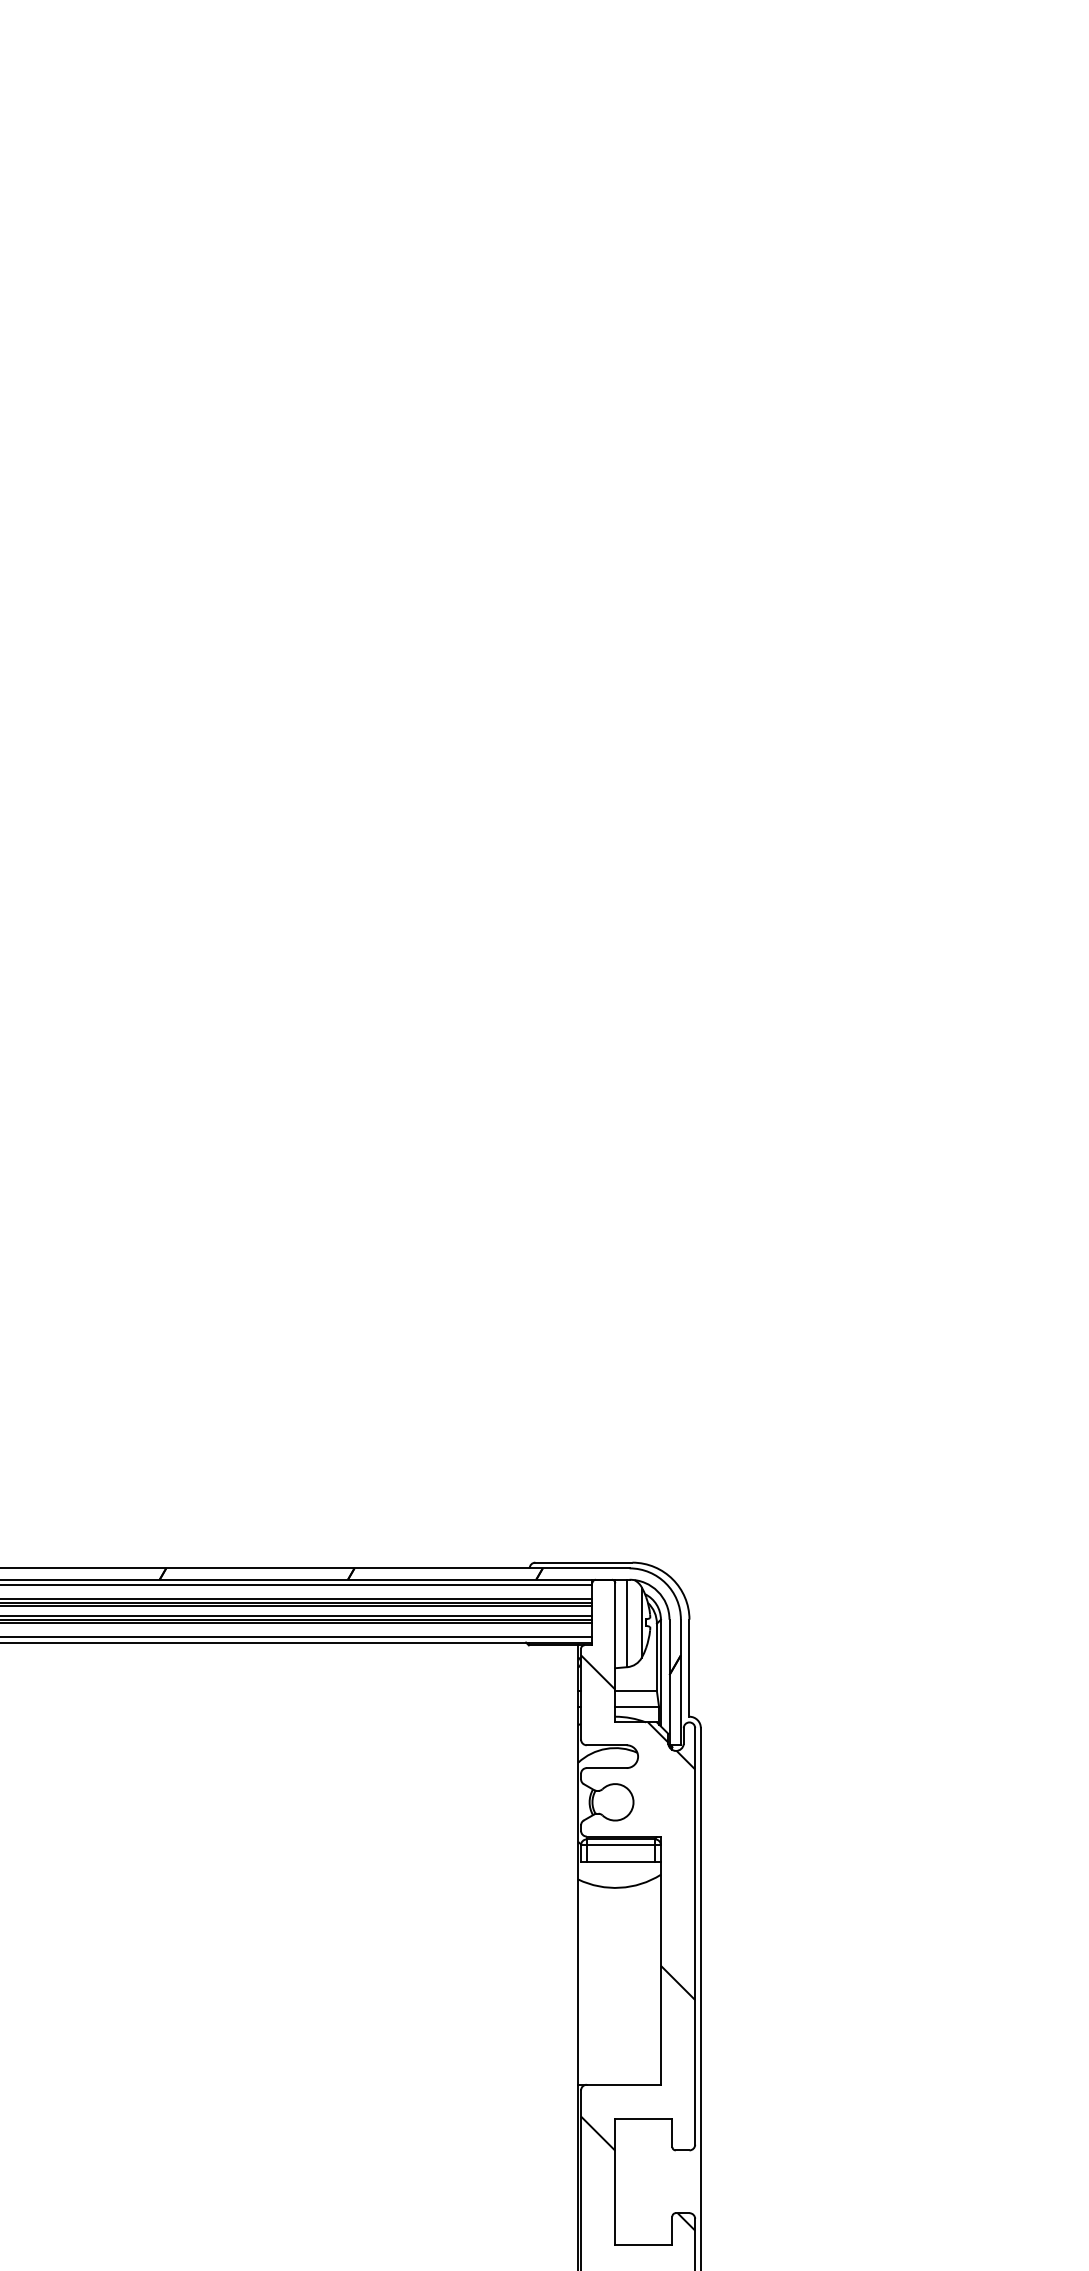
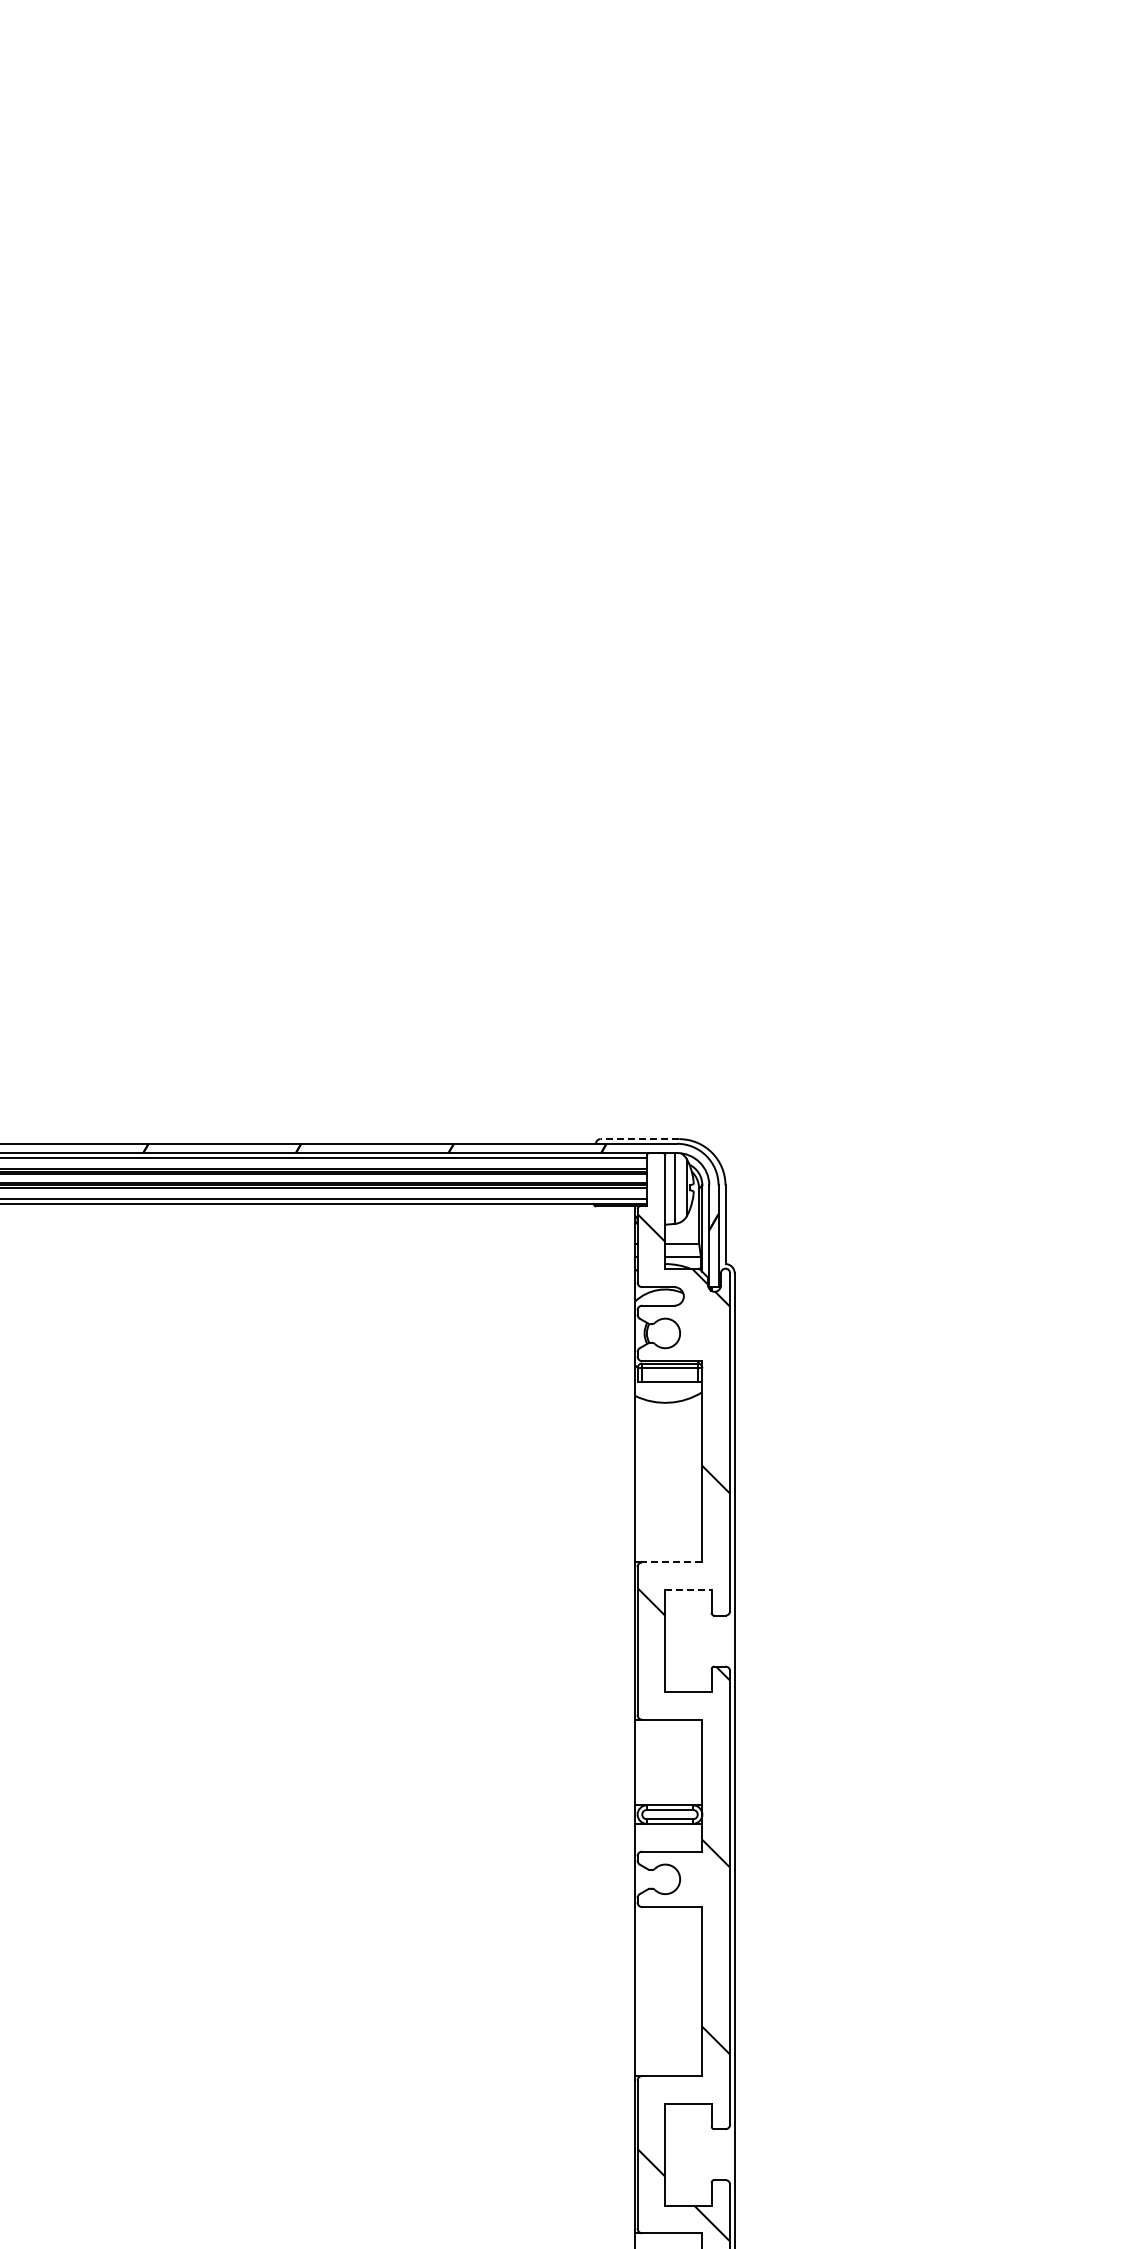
line: (583, 1563) -> (639, 1139), solid -> dashed
line: (622, 2084) -> (671, 1562), solid -> dashed
line: (643, 2119) -> (688, 1590), solid -> dashed

